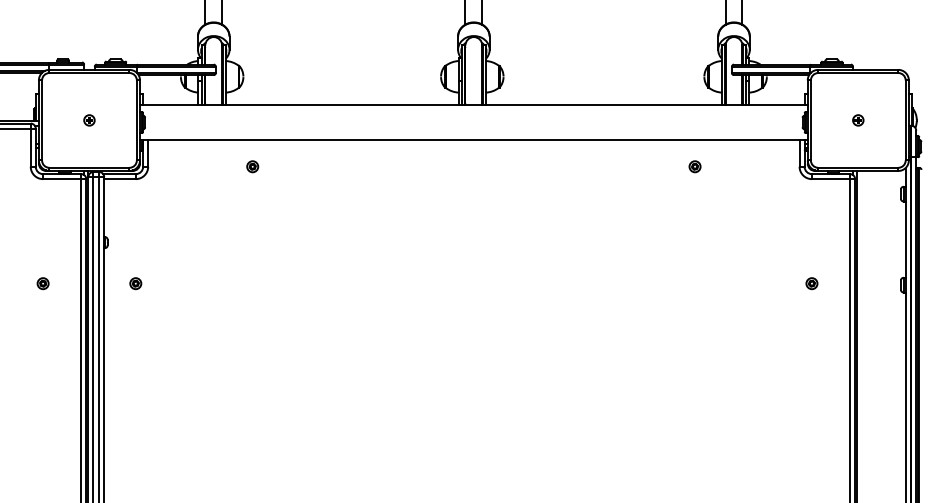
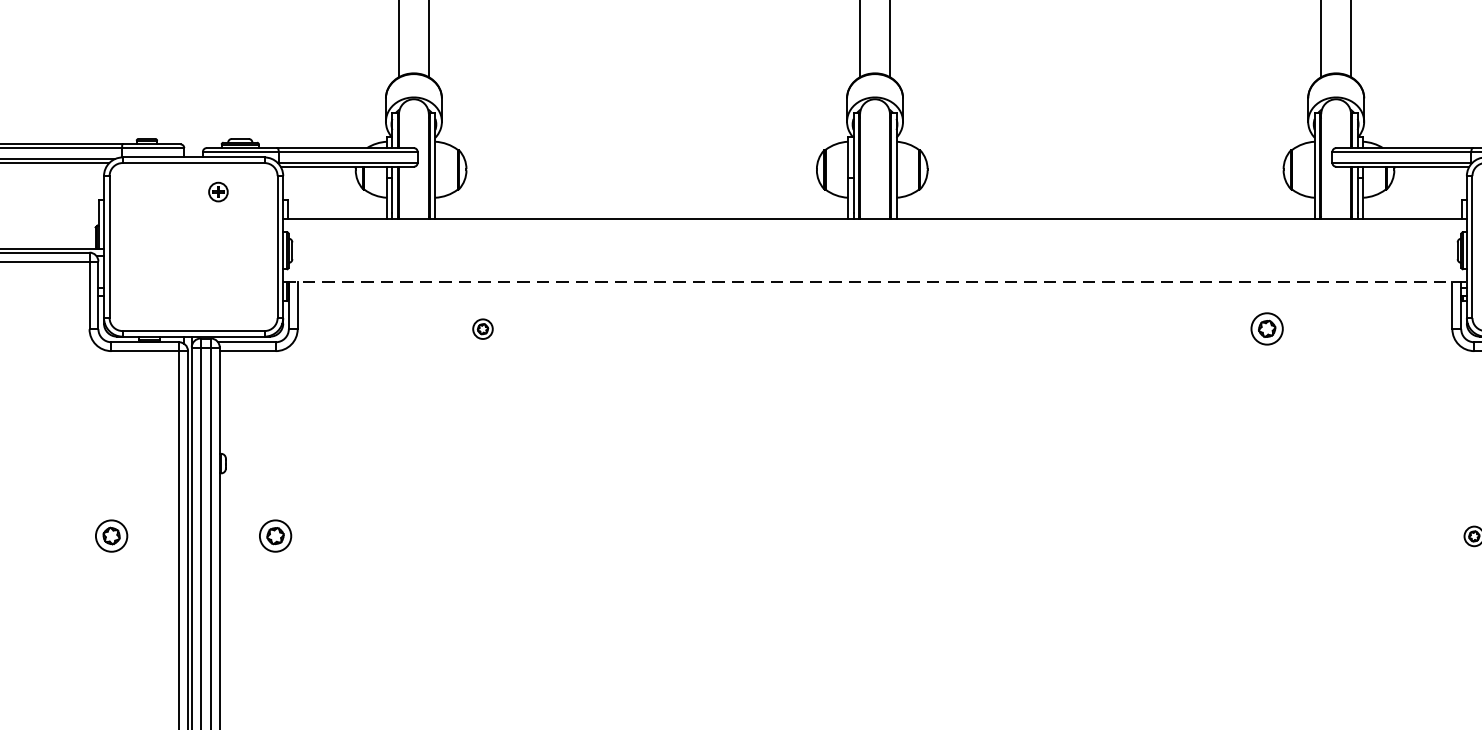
part: (89, 120) -> (218, 192), moved
line: (473, 140) -> (874, 282), solid -> dashed
part: (694, 166) -> (1266, 328), size x1.6
part: (42, 283) -> (110, 536), size x1.6
part: (135, 283) -> (275, 536), size x1.6

